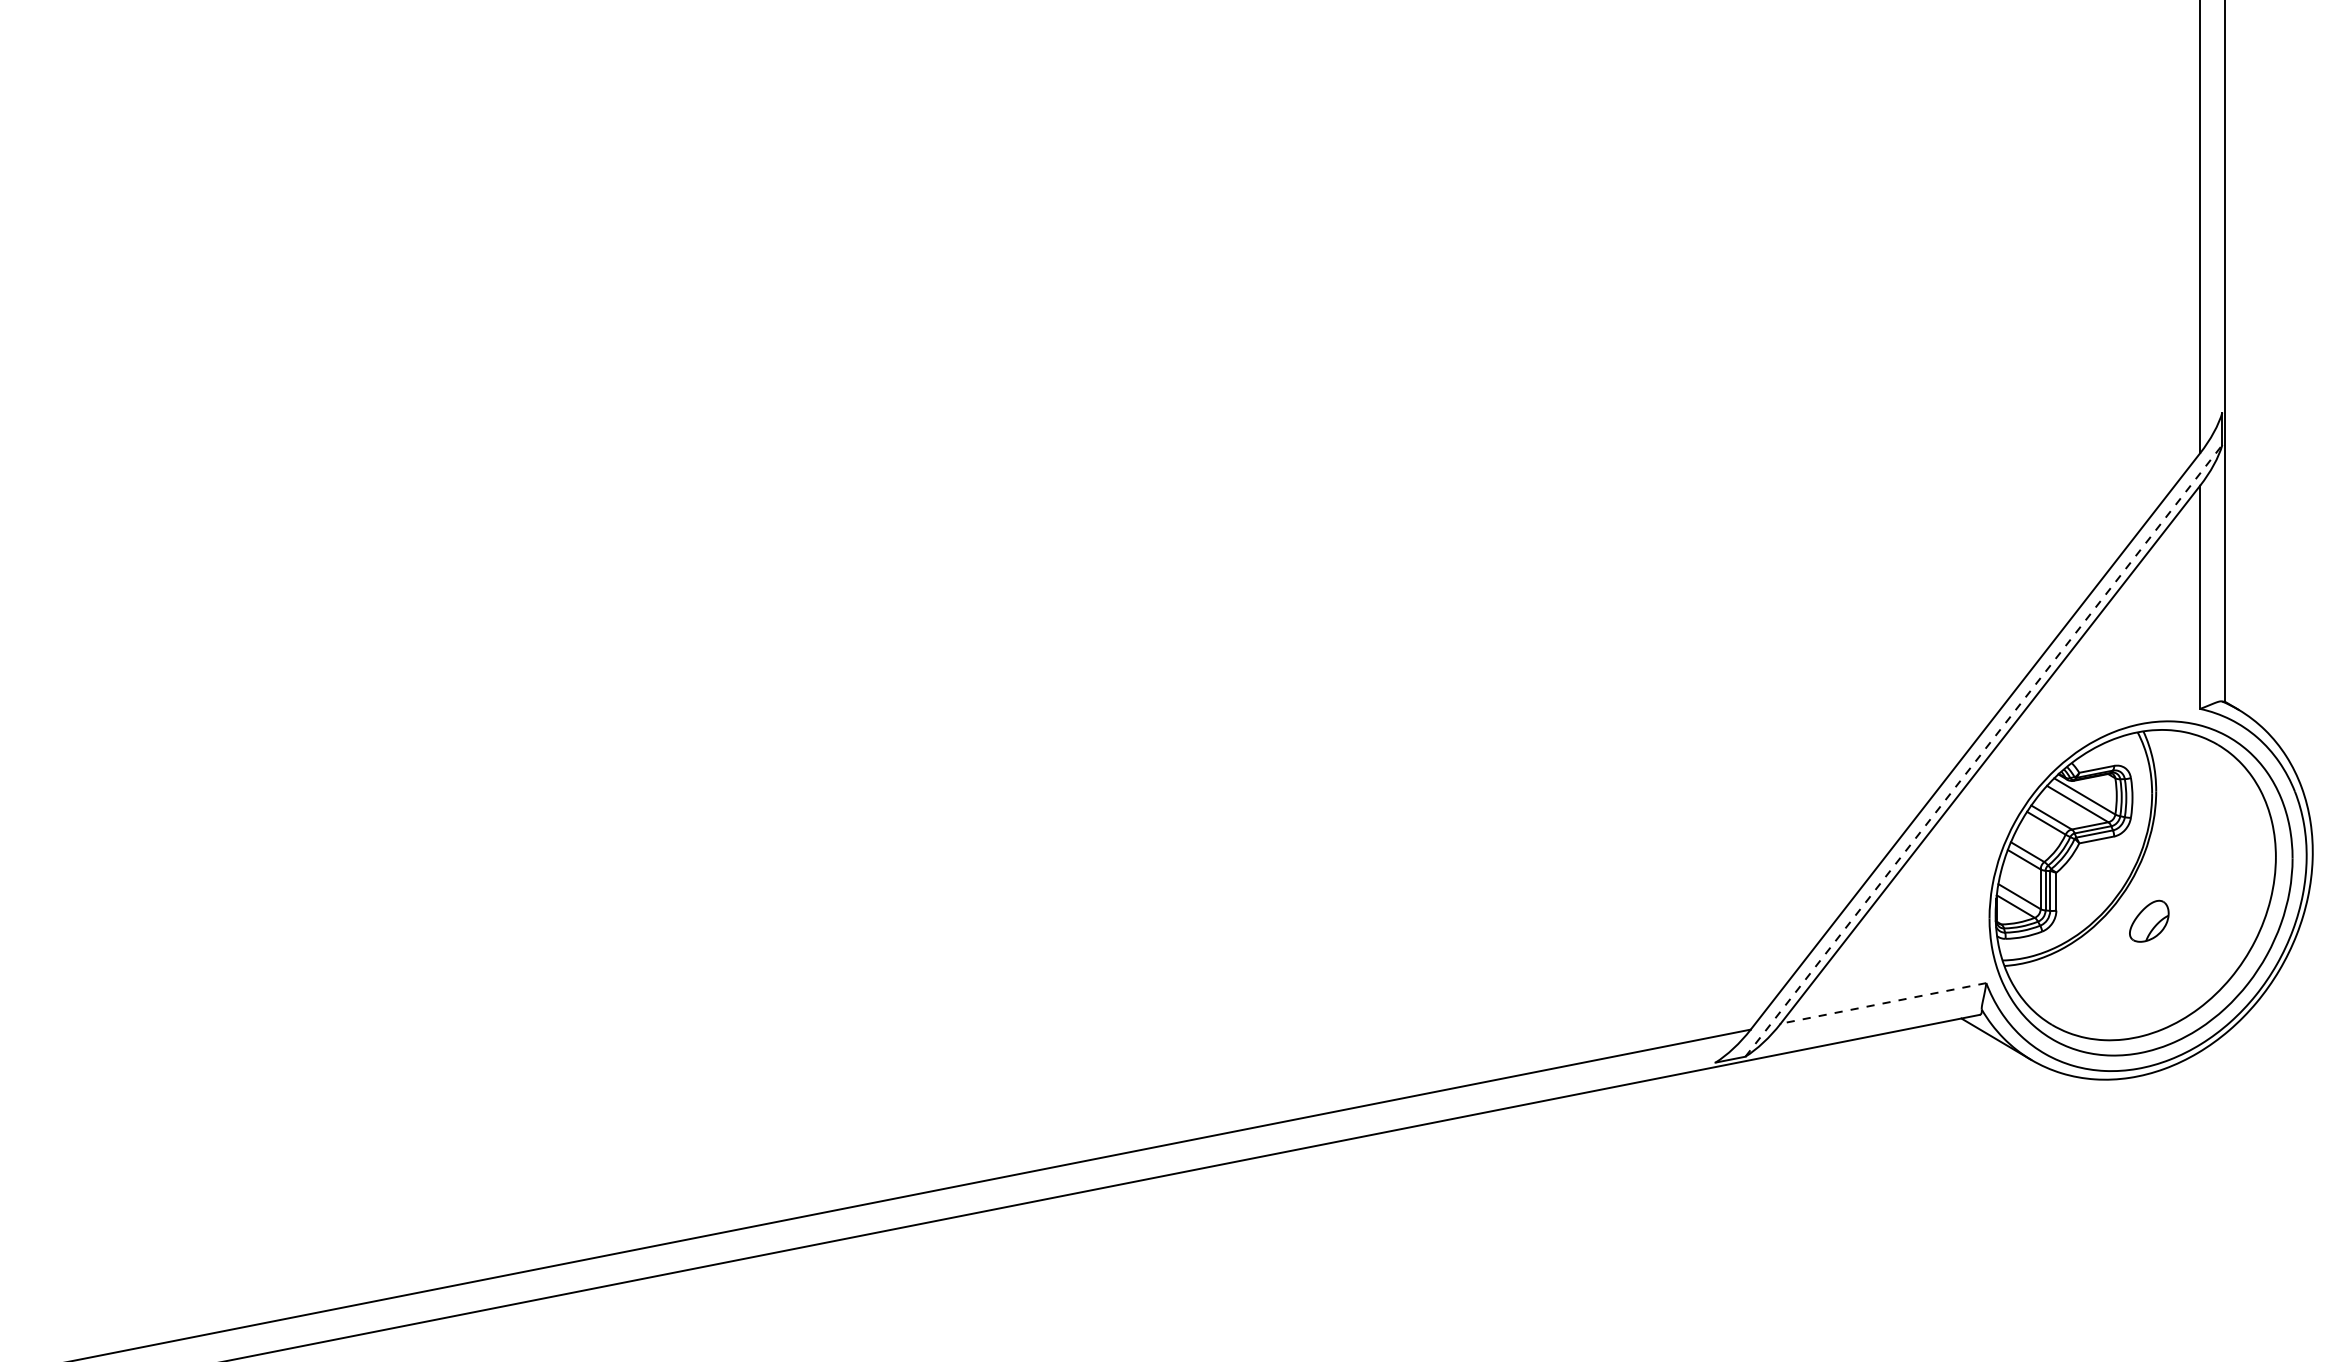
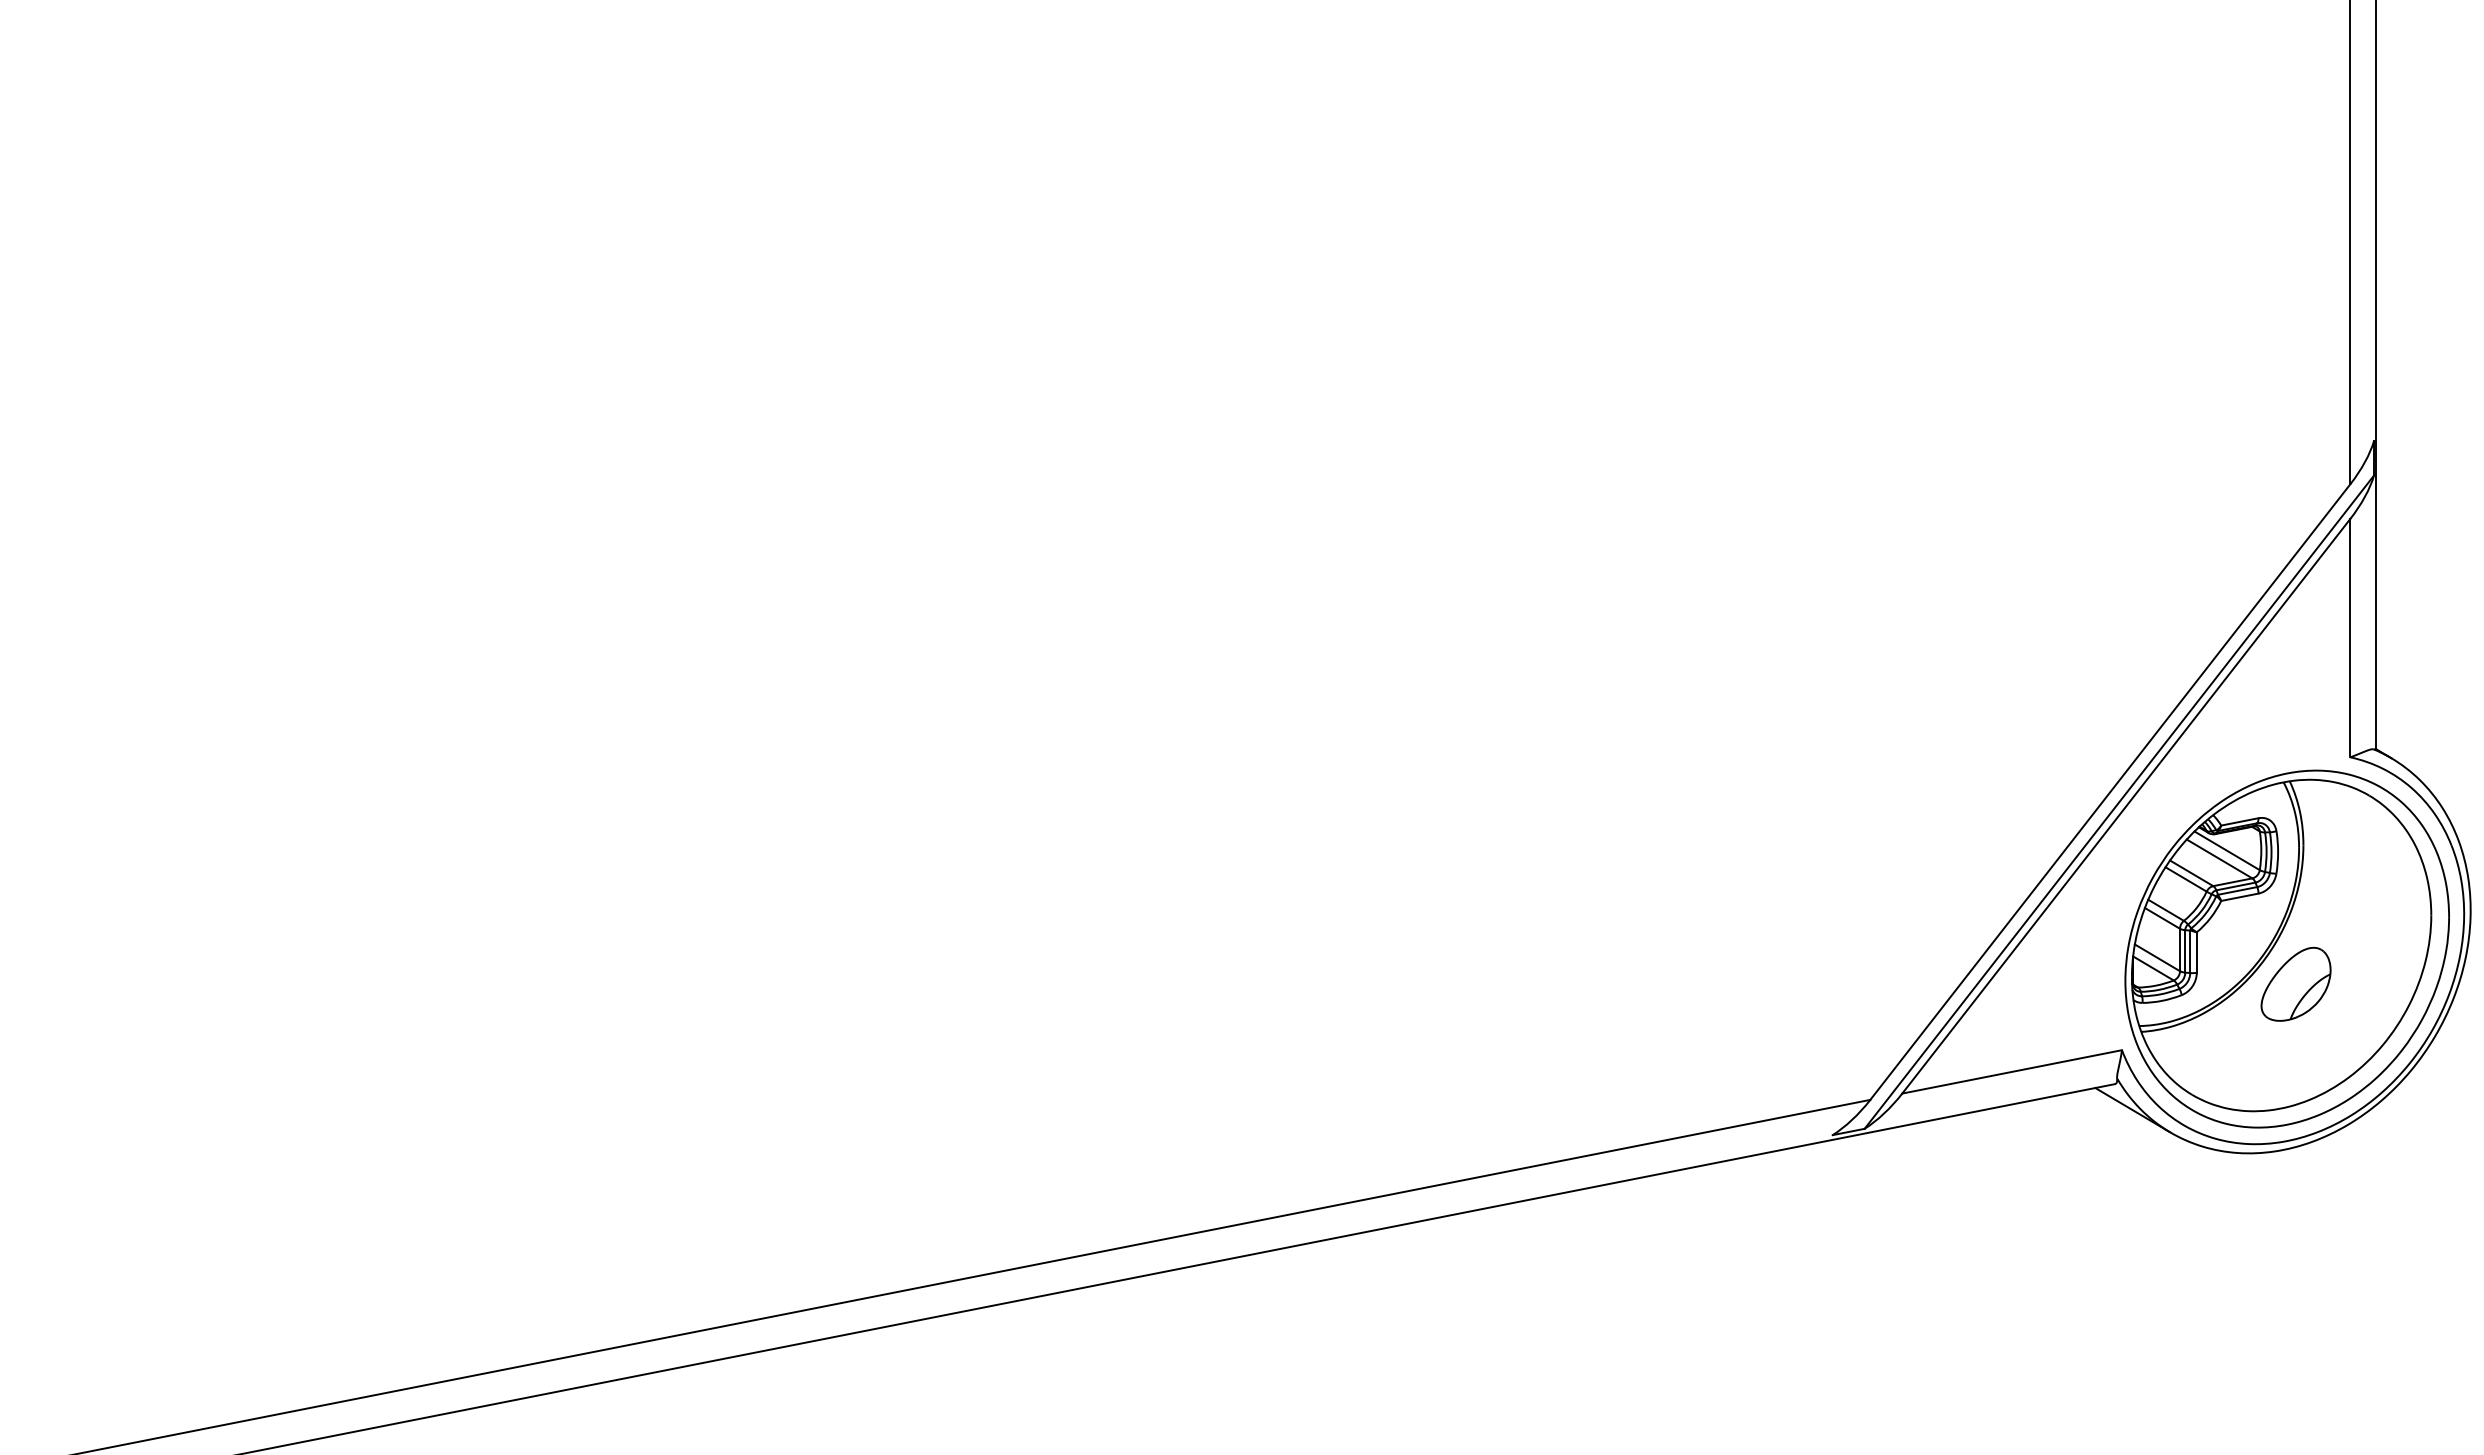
line: (1984, 750) -> (2119, 801), dashed -> solid
part: (2148, 920) -> (2295, 983), size x1.67
line: (1883, 1003) -> (2012, 1071), dashed -> solid

